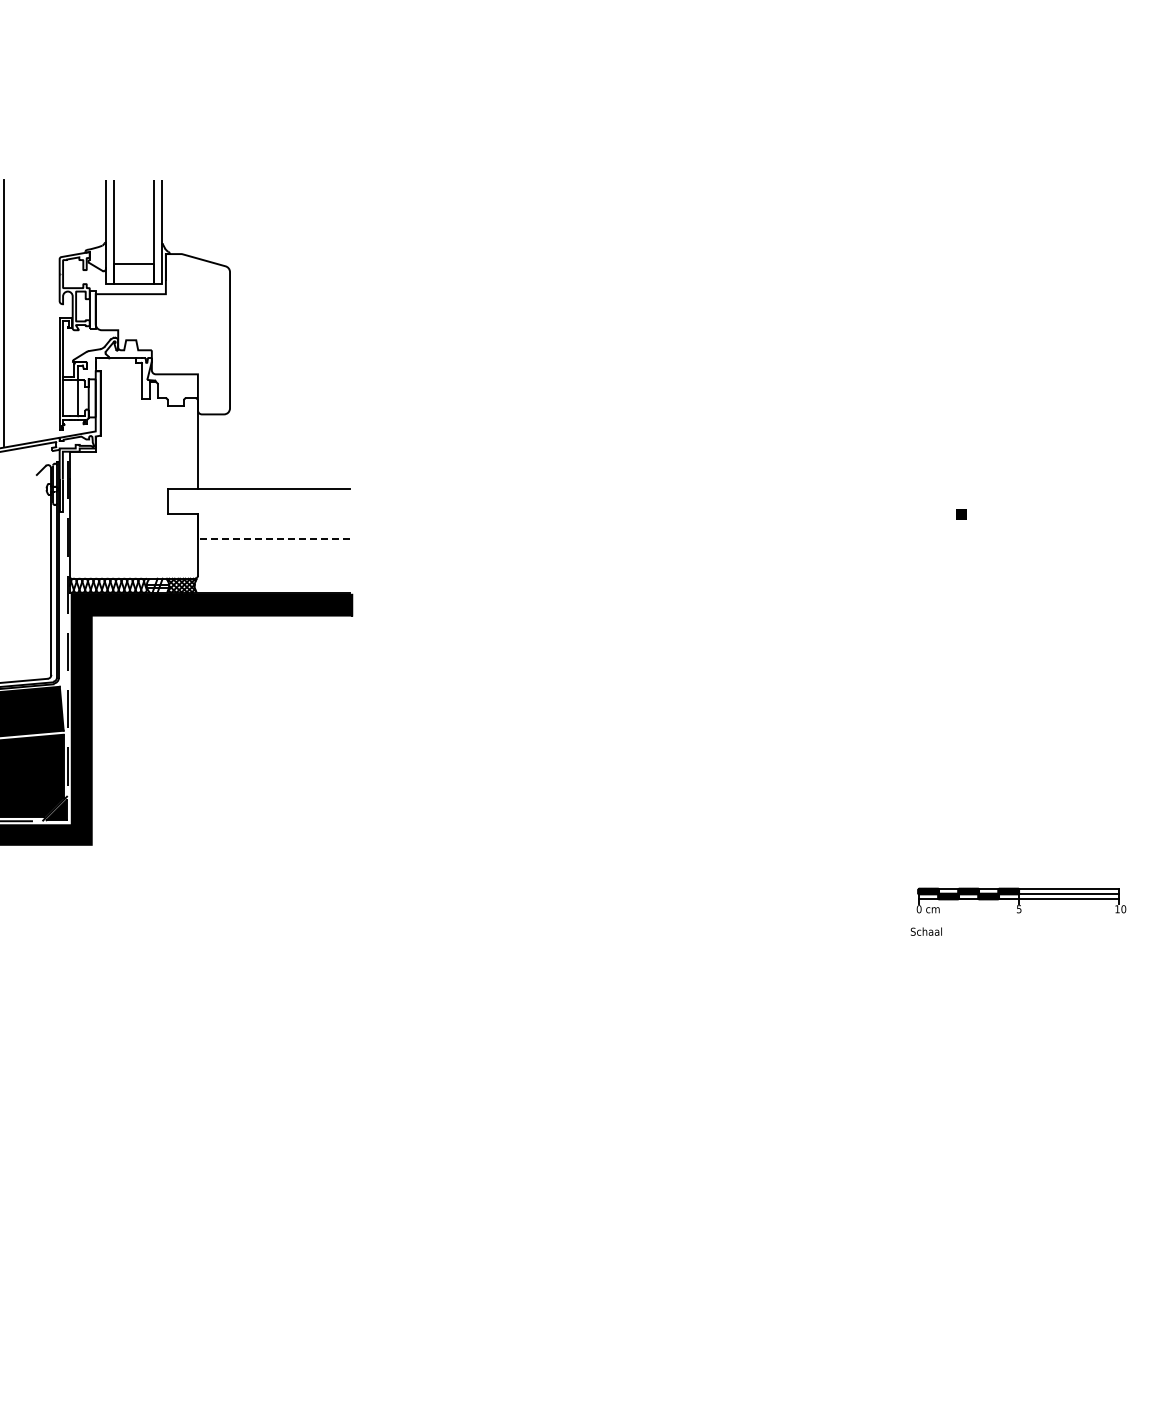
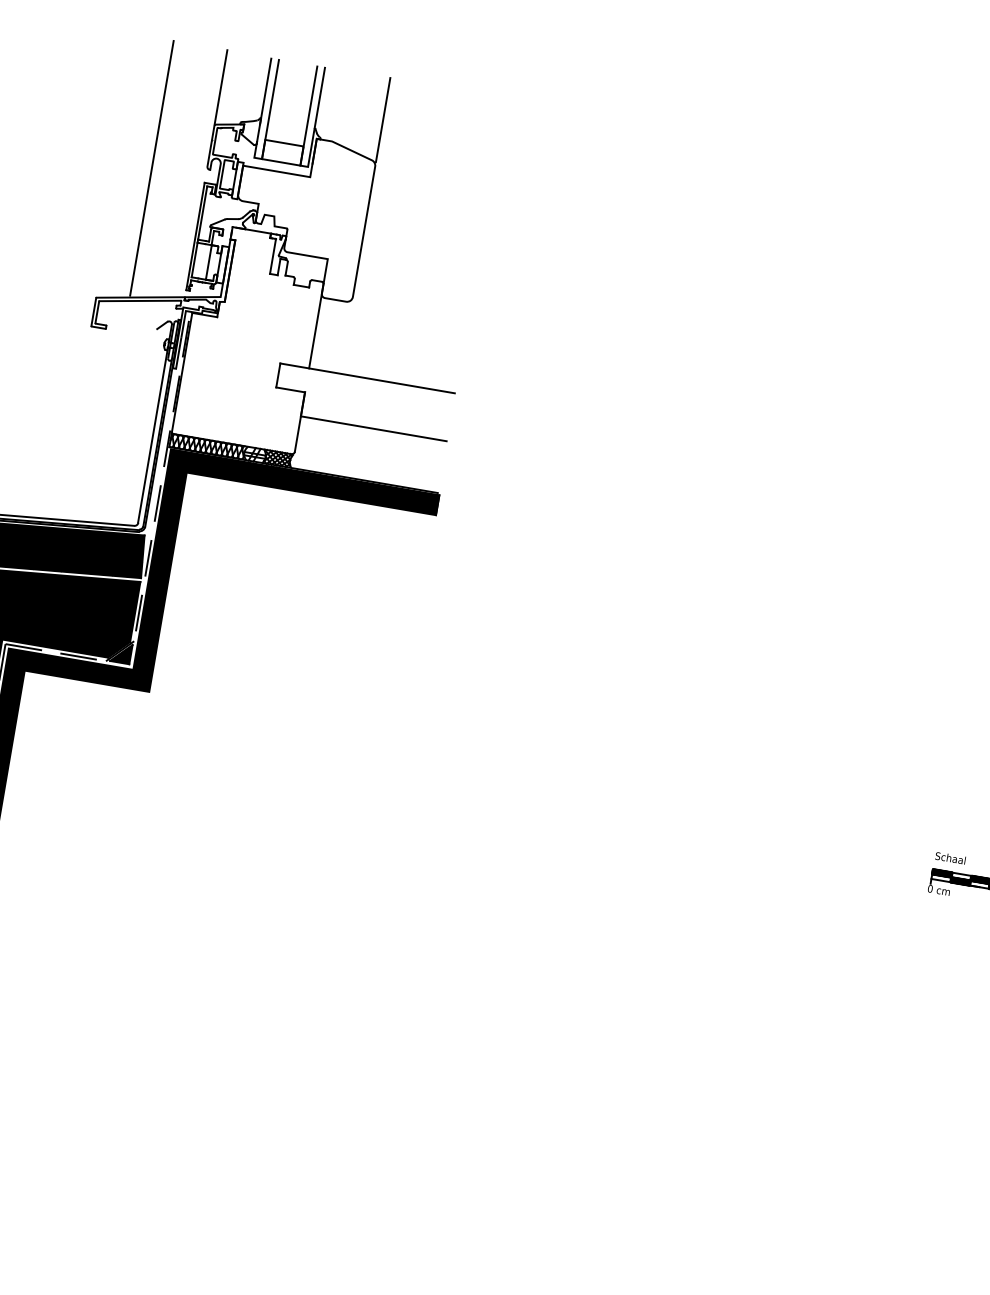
line: (59, 218) -> (220, 87), added
line: (230, 223) -> (383, 120), added
line: (273, 538) -> (373, 428), dashed -> solid
text: (925, 931) -> (949, 857), moved

